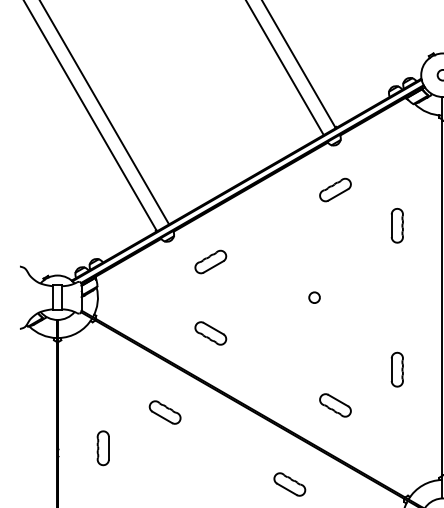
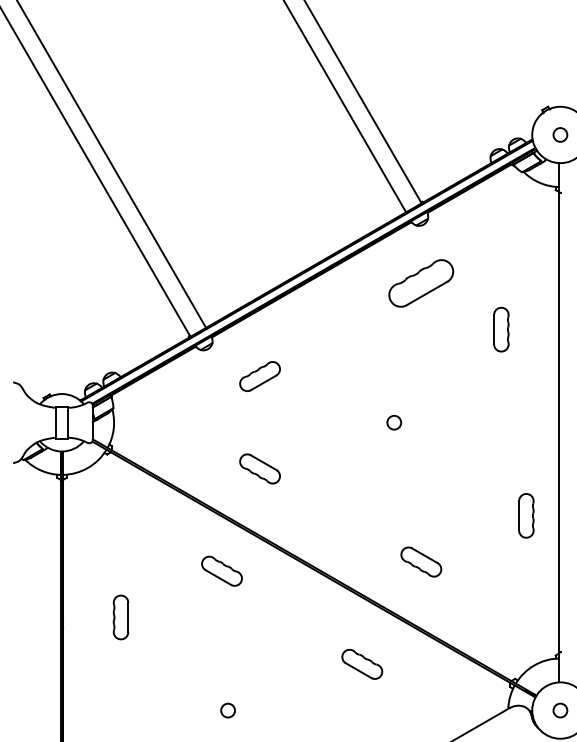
part: (335, 190) -> (421, 283), size x1.6
part: (397, 369) -> (526, 515), moved
part: (164, 411) -> (221, 570), moved

